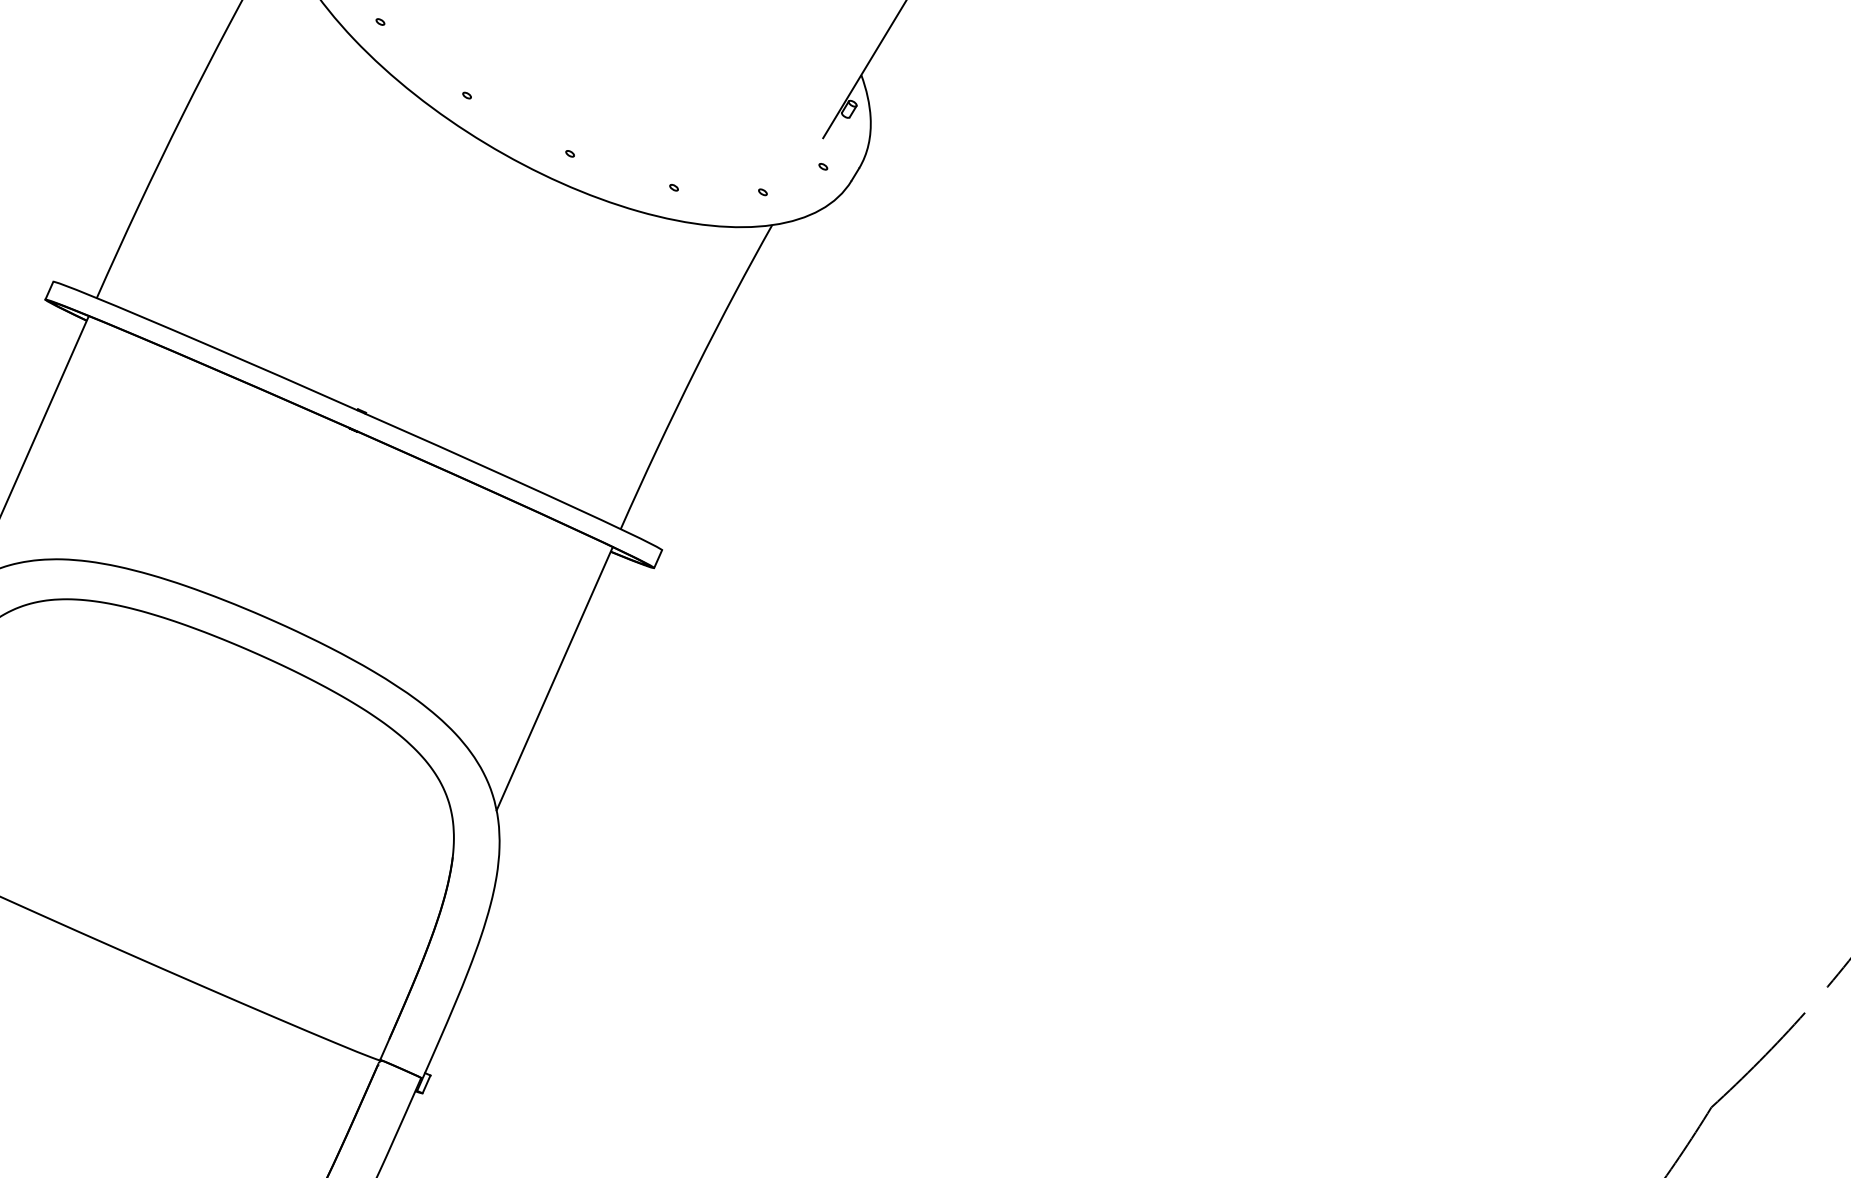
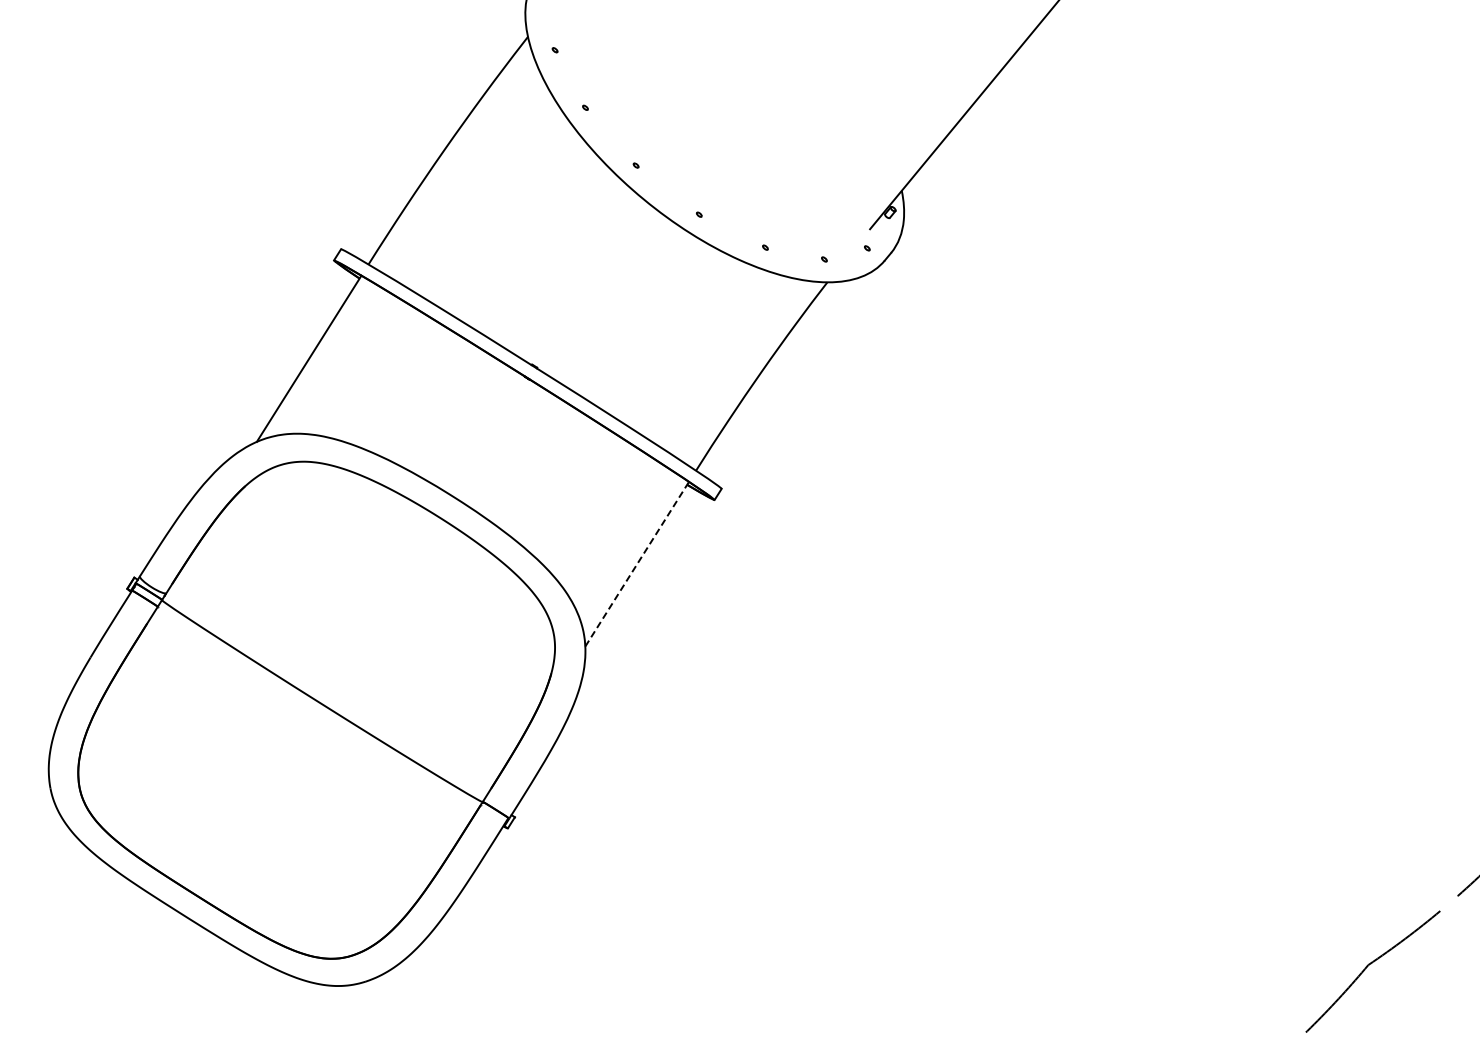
line: (555, 677) -> (637, 563), solid -> dashed

